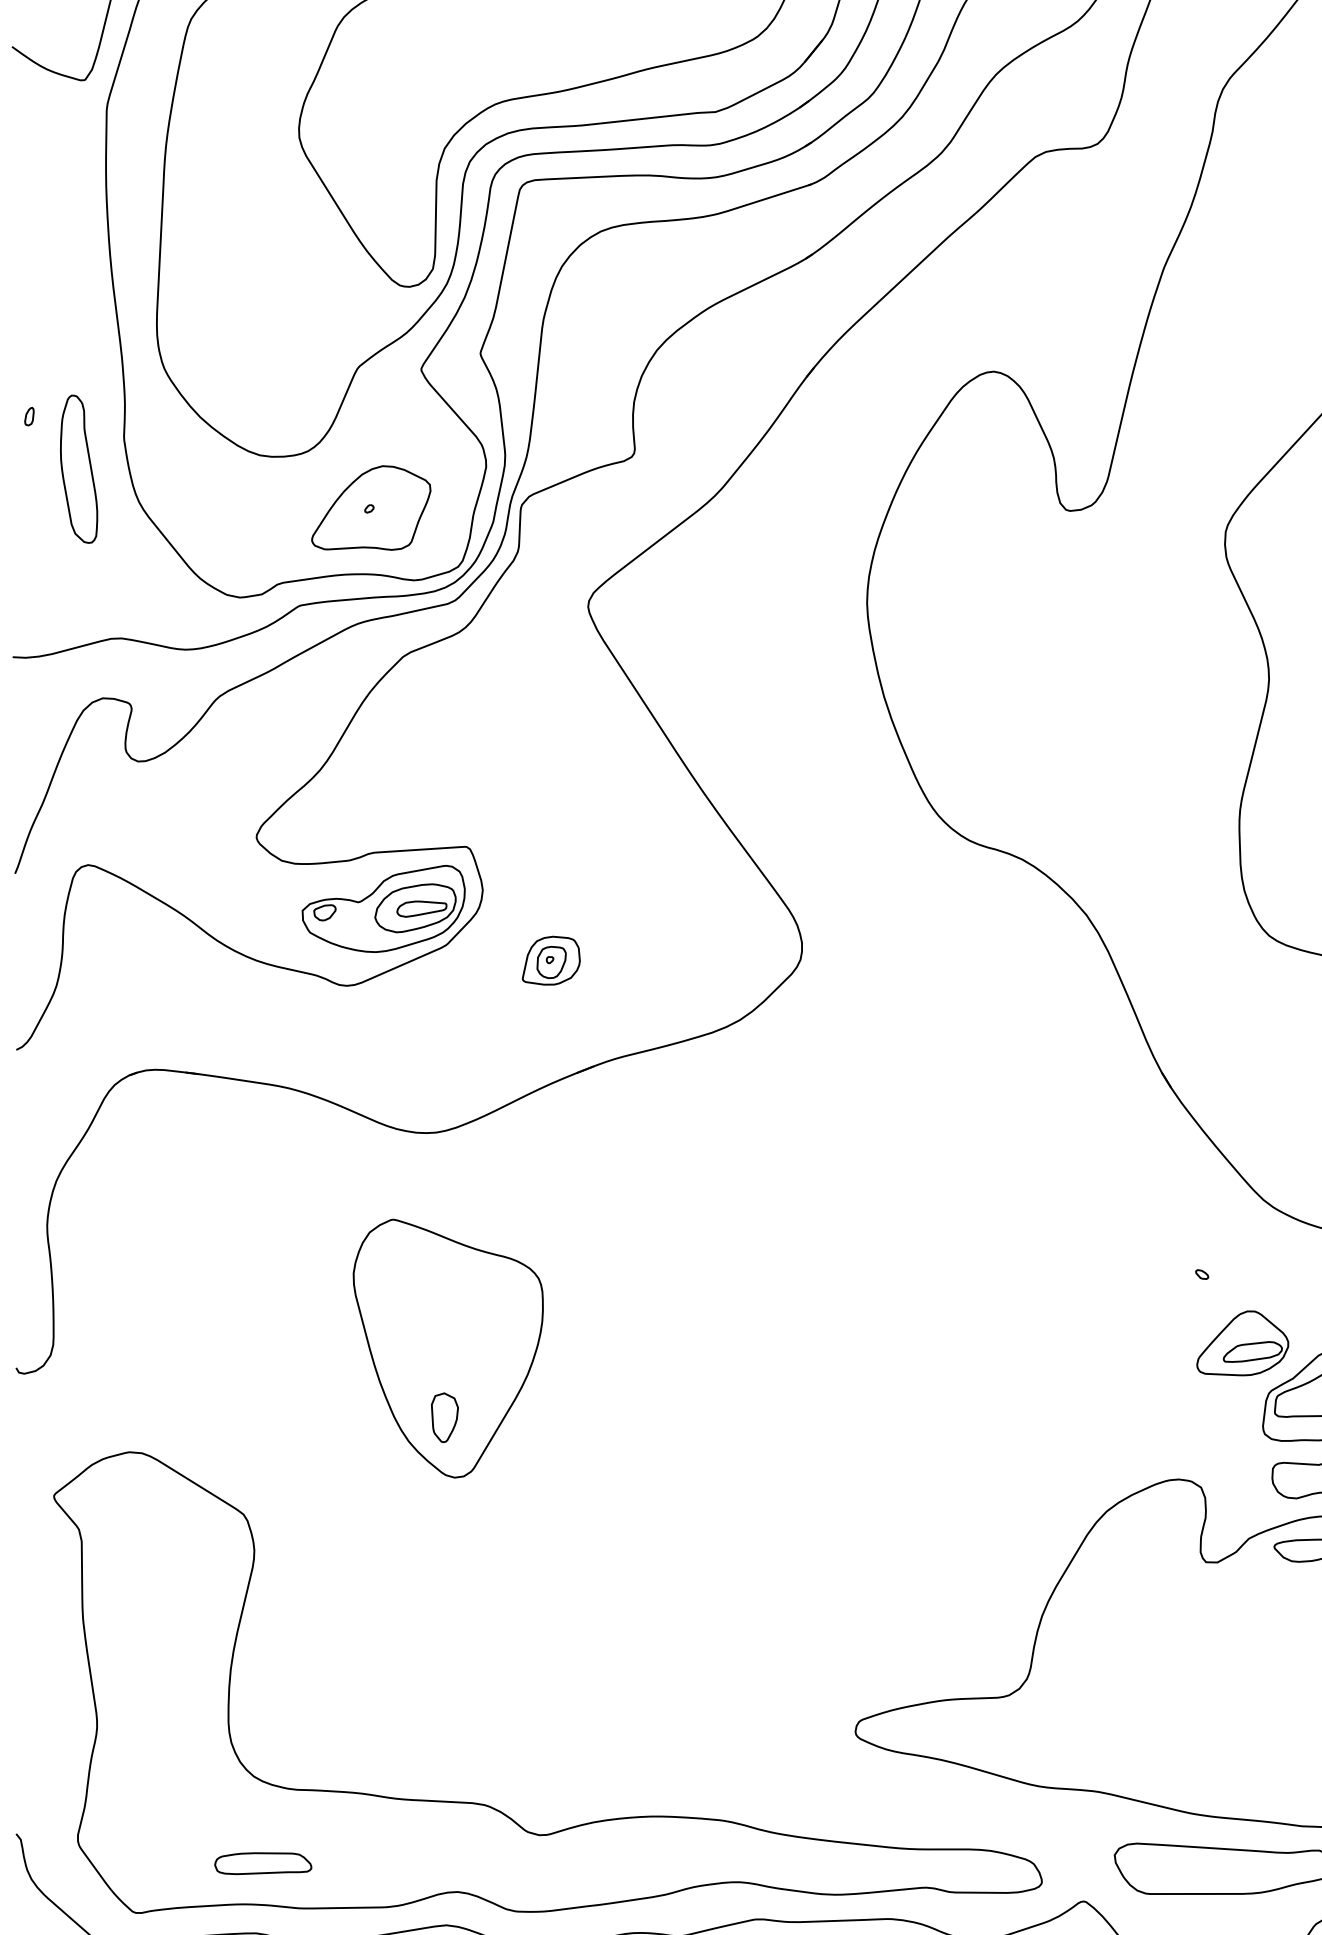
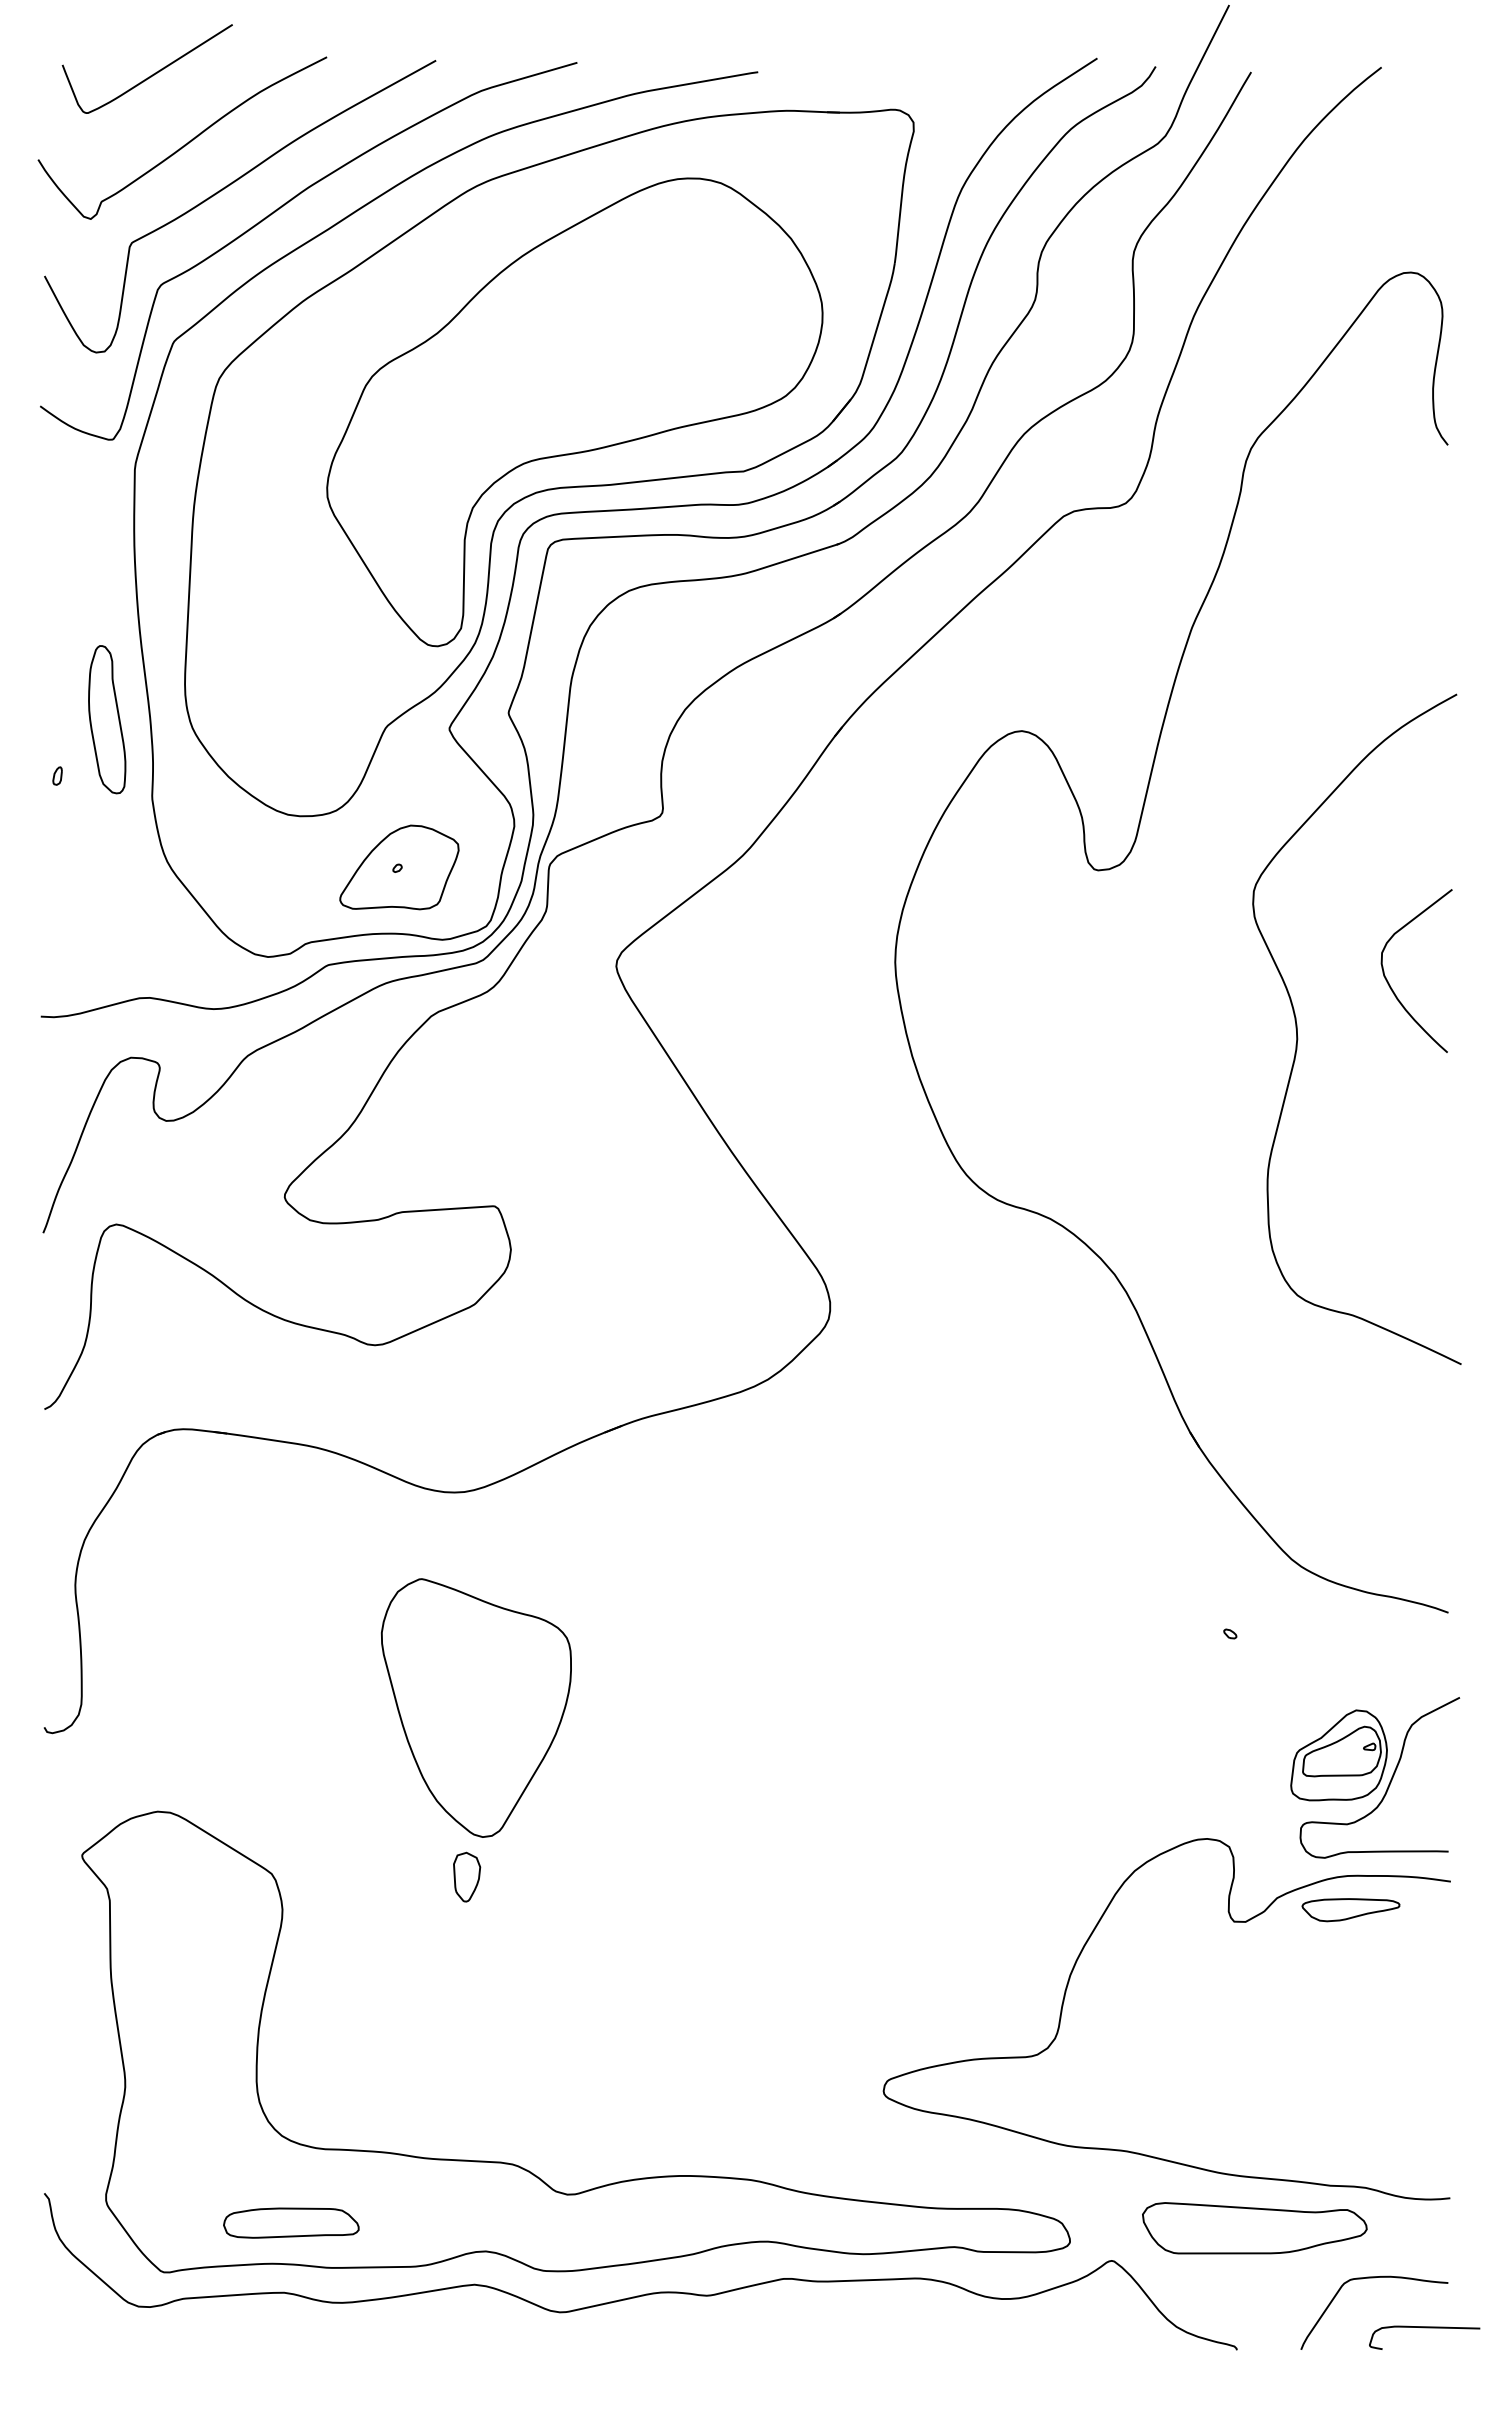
part: (79, 469) -> (107, 719), moved
part: (383, 909) -> (411, 1268), removed
part: (551, 960) -> (579, 1319), removed
part: (1242, 1343) -> (1270, 1702), removed
part: (445, 1417) -> (467, 1876), moved
part: (263, 1863) -> (291, 2222), size x1.4

